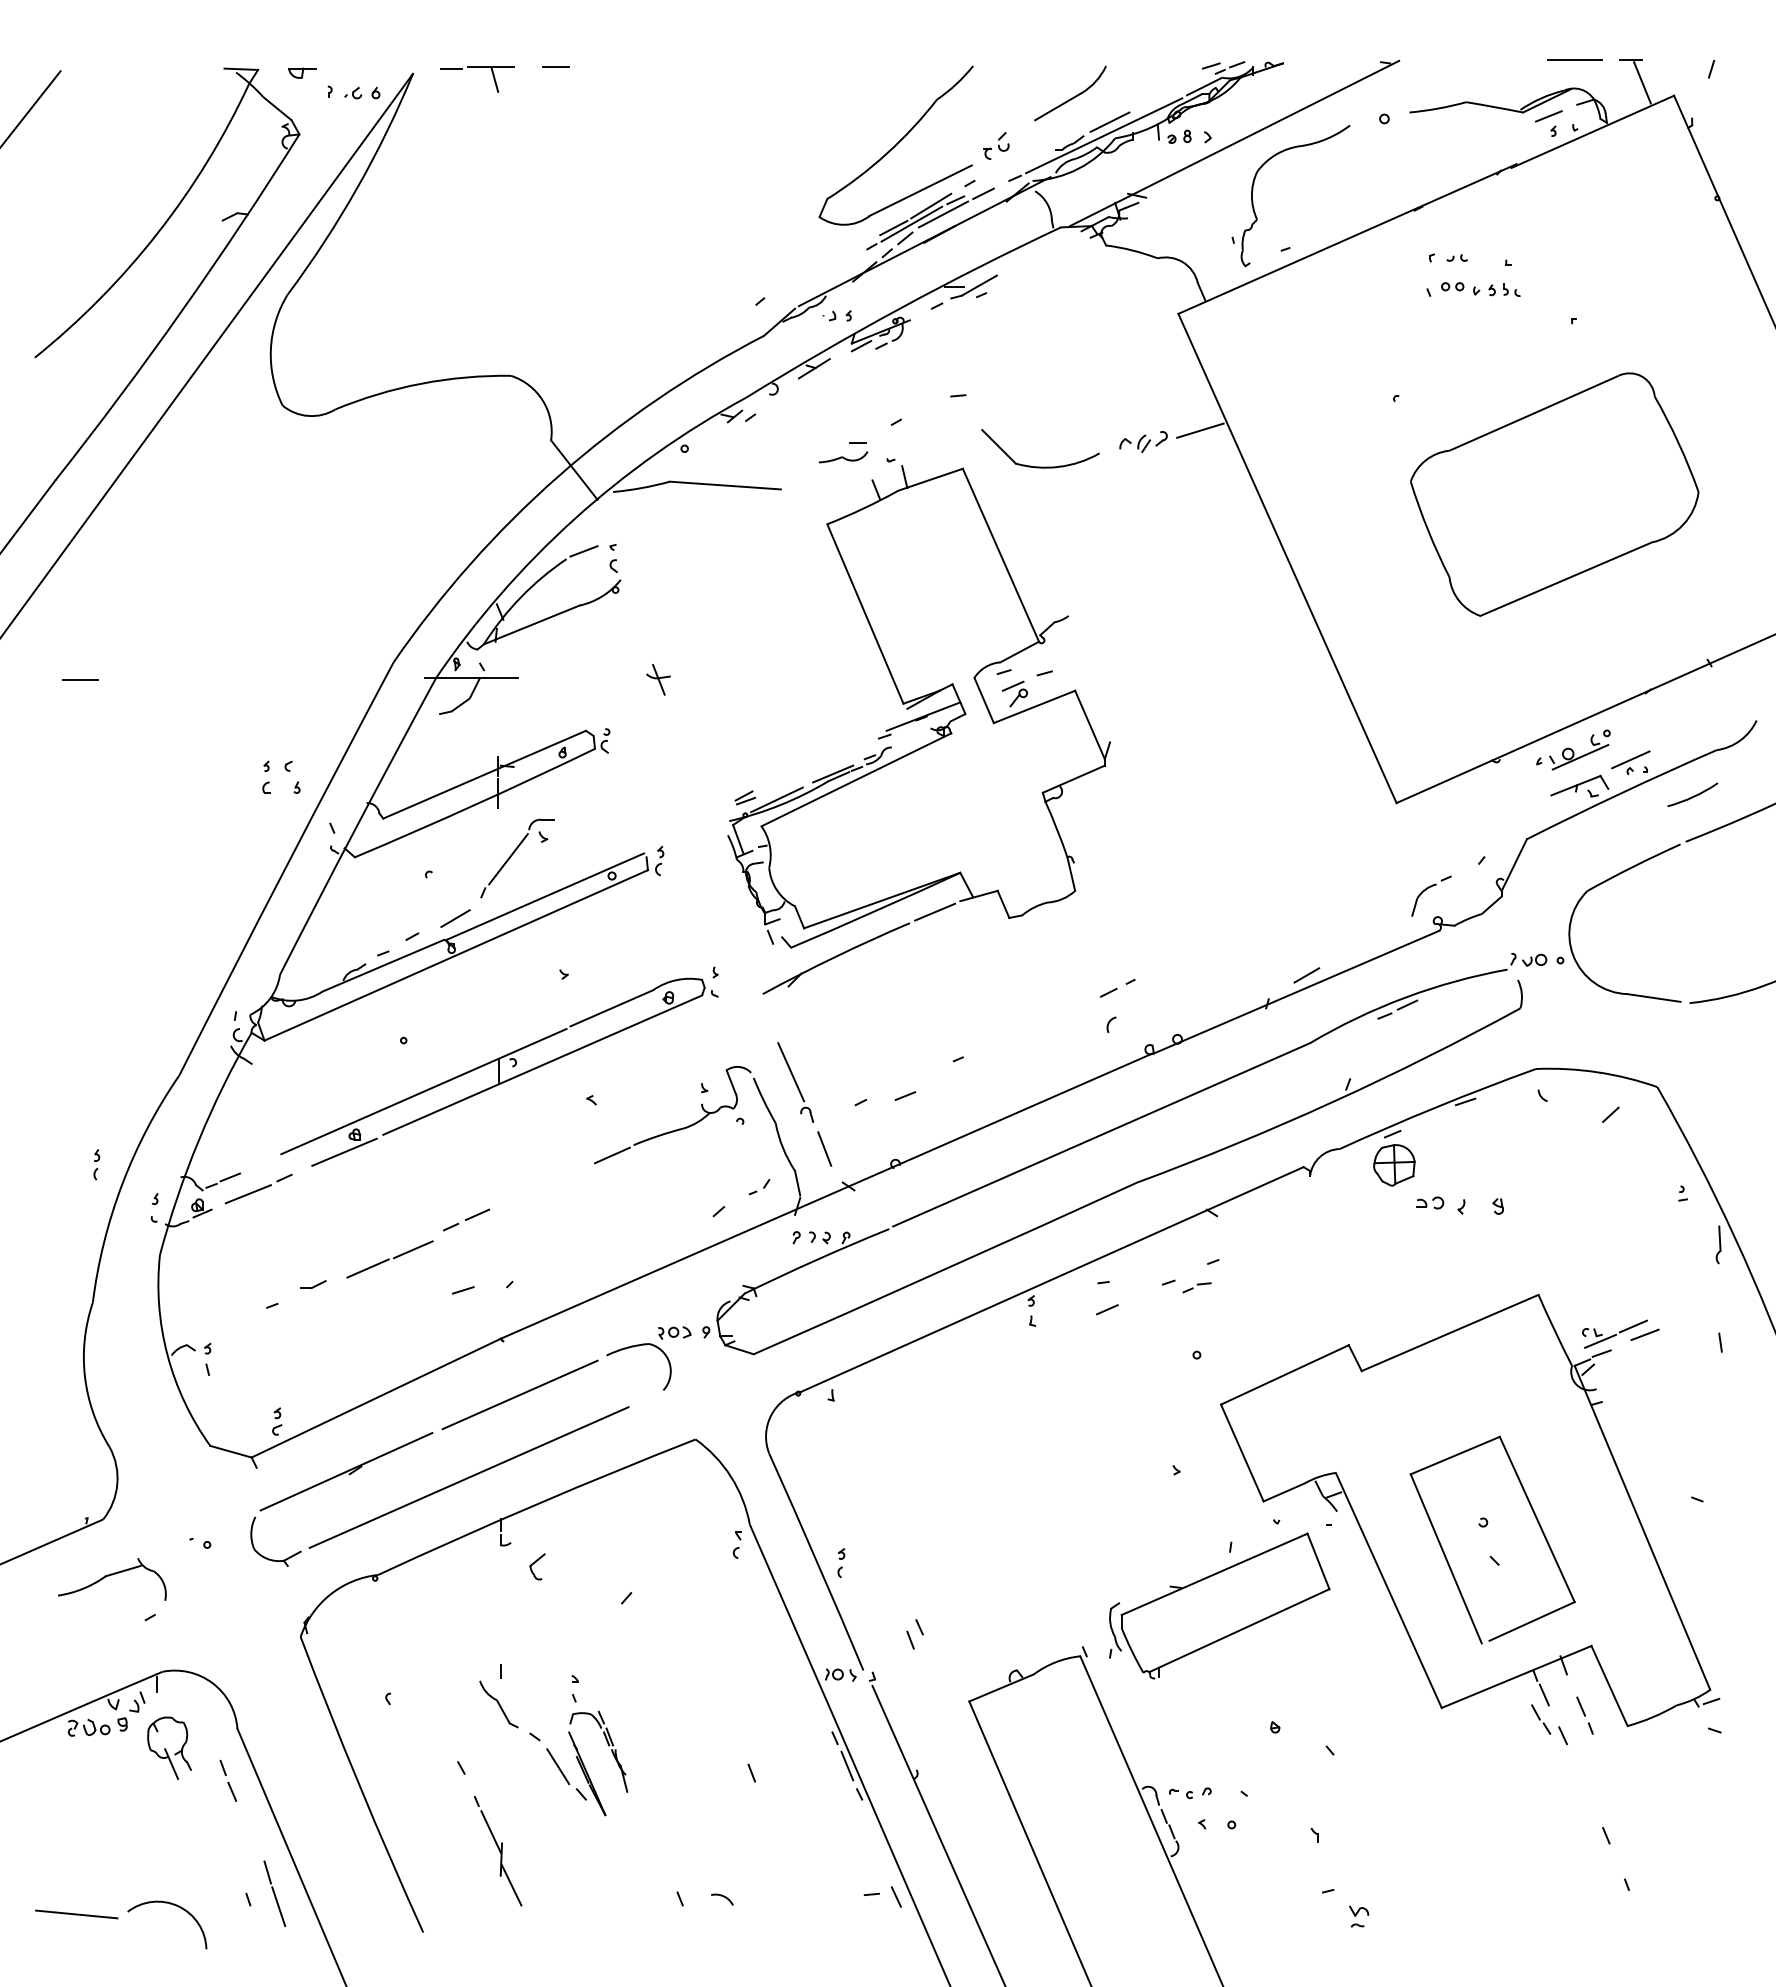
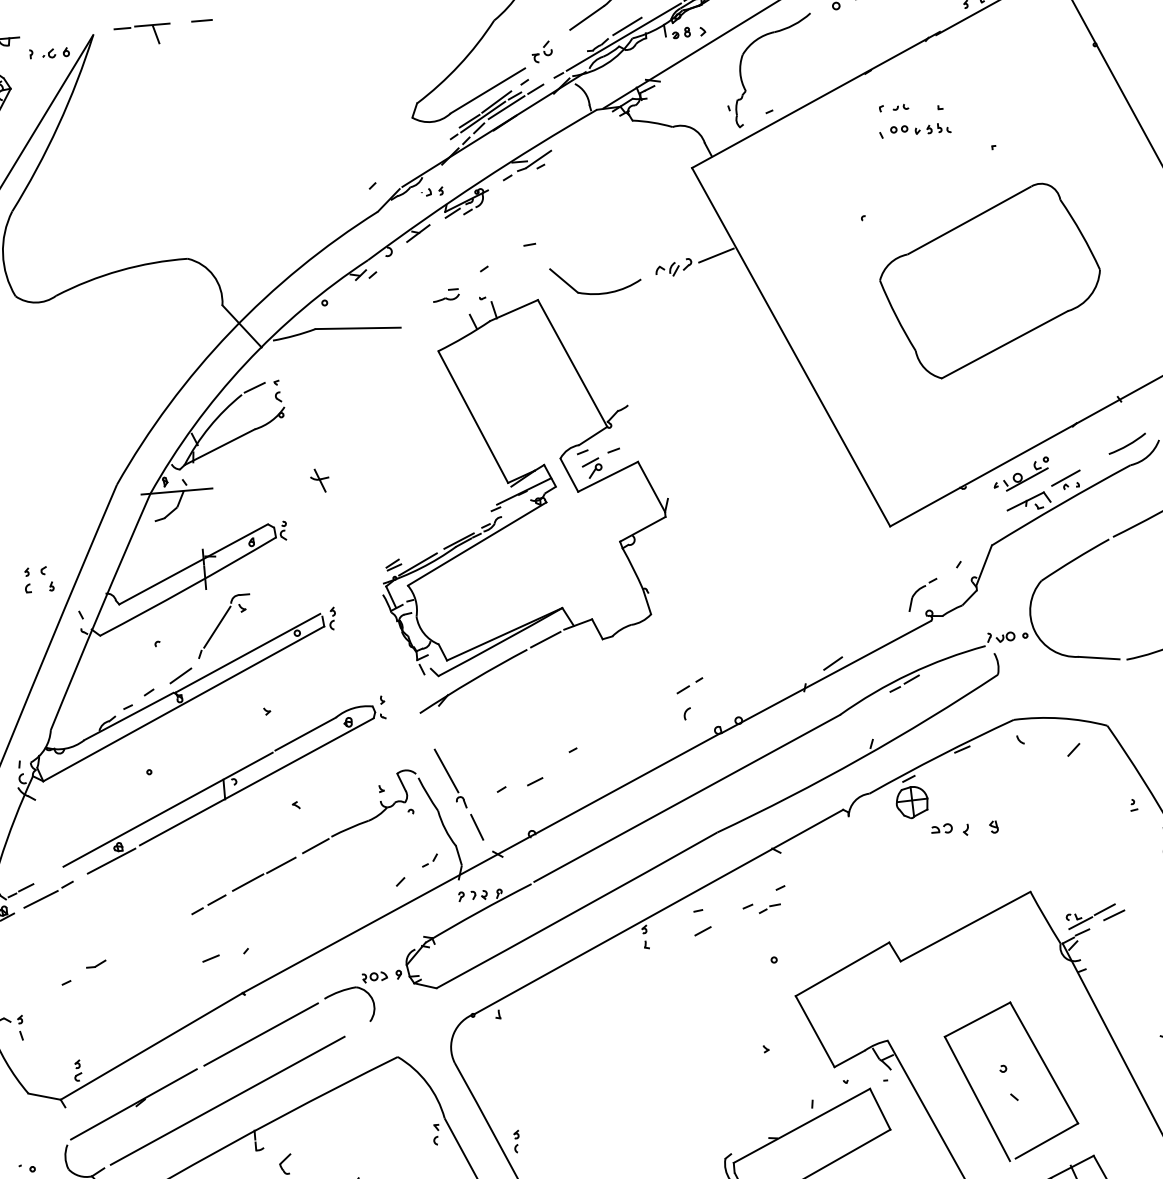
part: (843, 452) -> (445, 295), size x0.71
arc: (1693, 795) -> (1127, 444), moved
part: (389, 1259) -> (263, 874), moved

